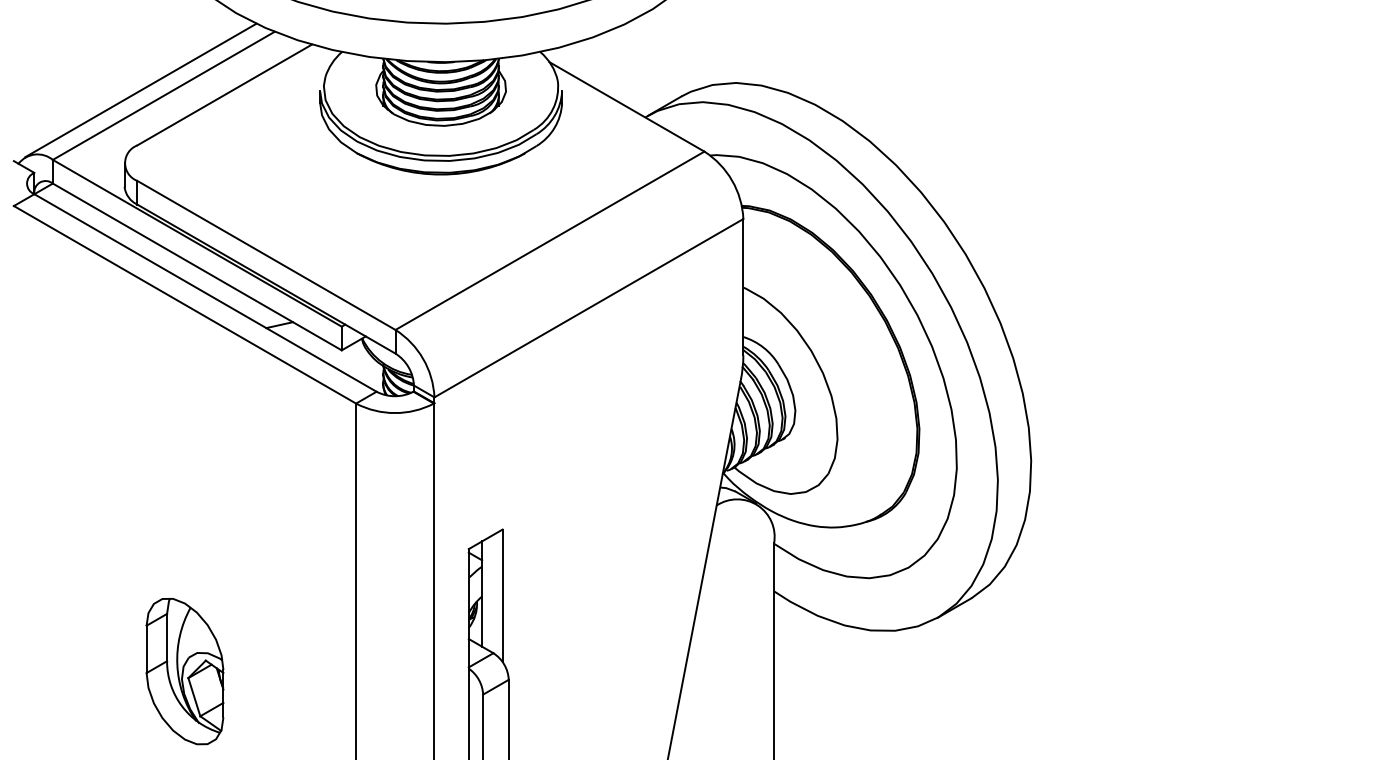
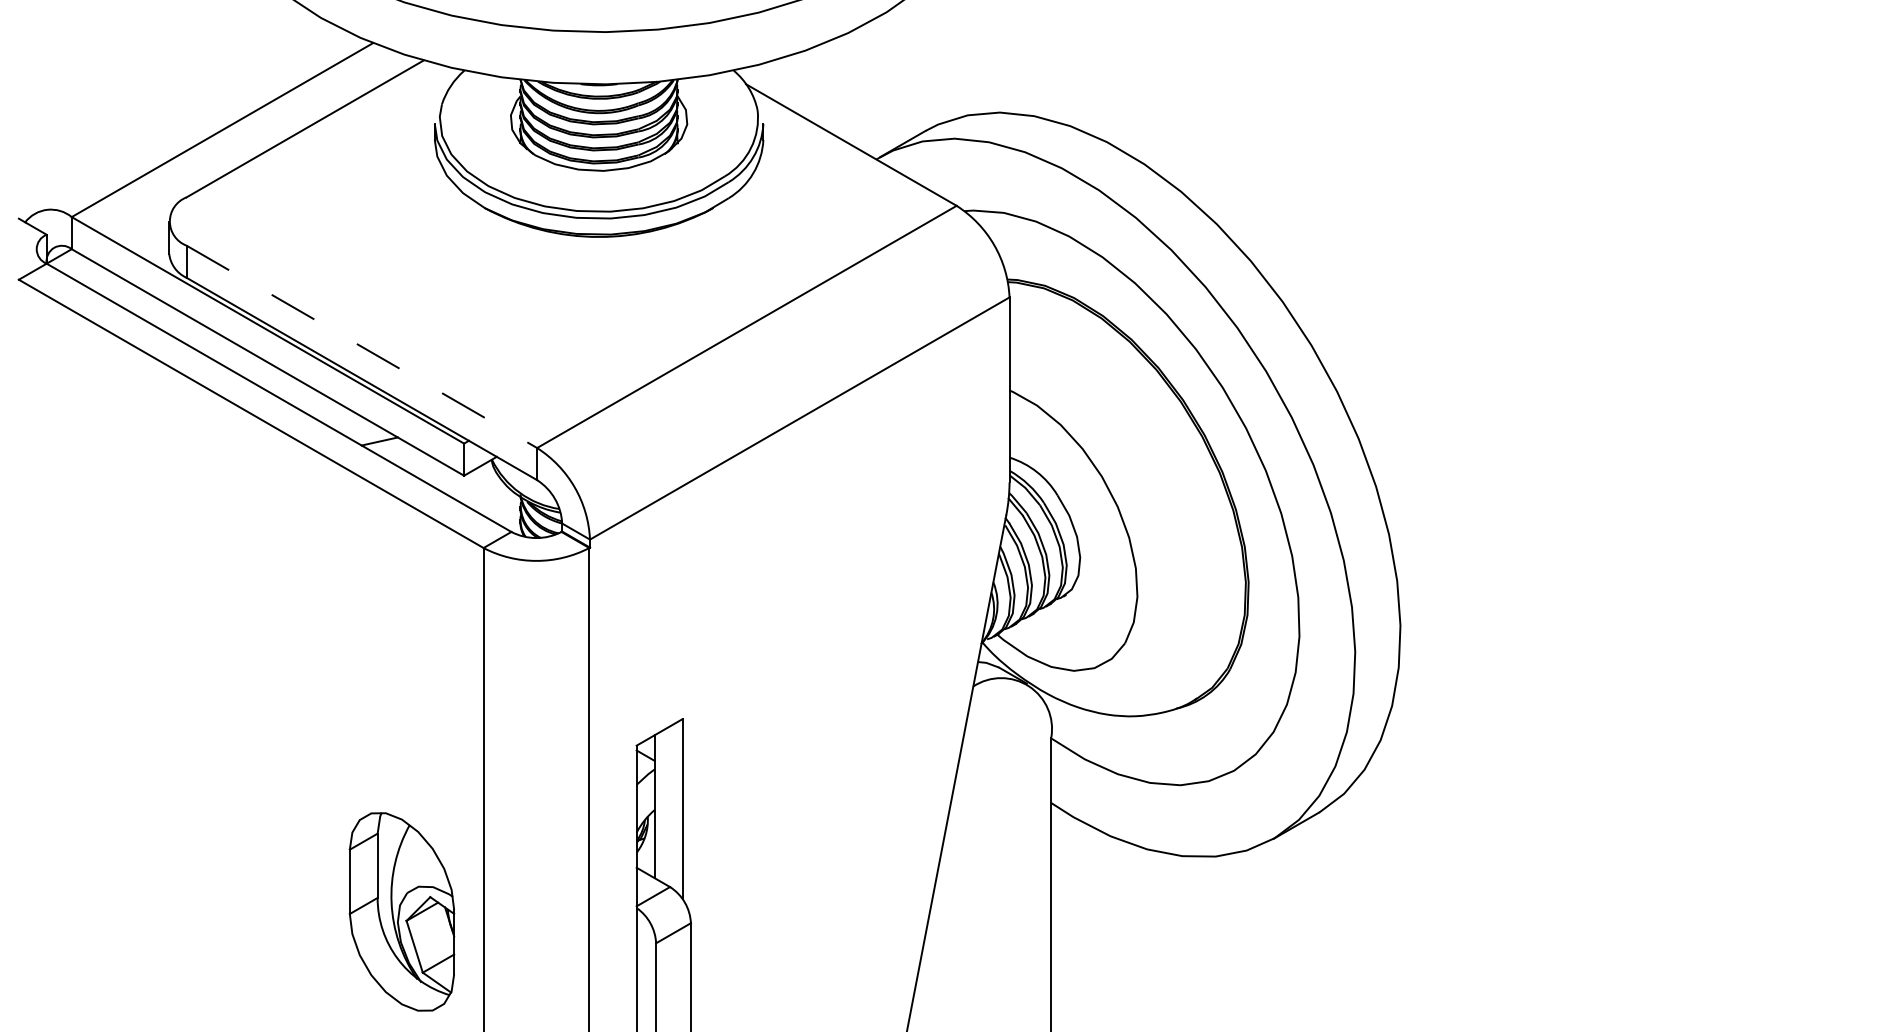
line: (140, 90) -> (190, 122), removed
line: (266, 255) -> (361, 346), solid -> dashed
part: (184, 671) -> (401, 911), moved

